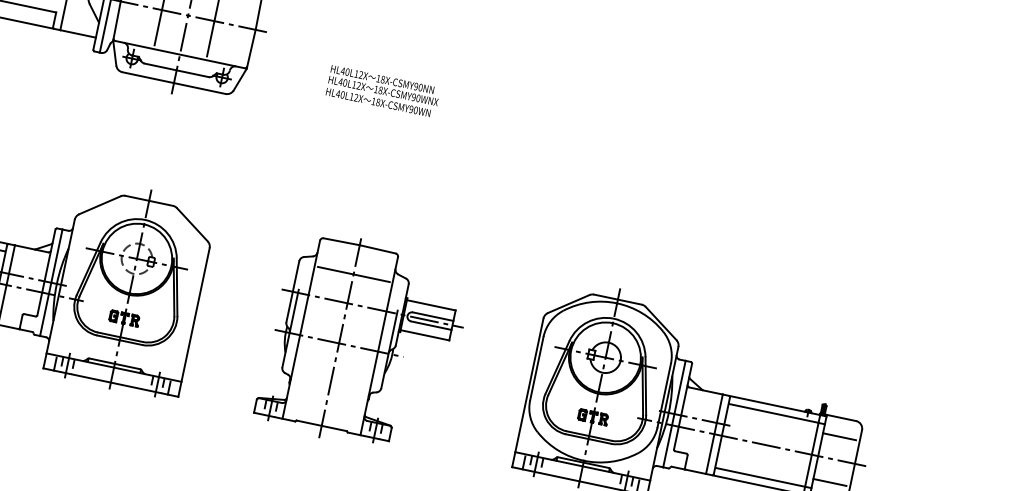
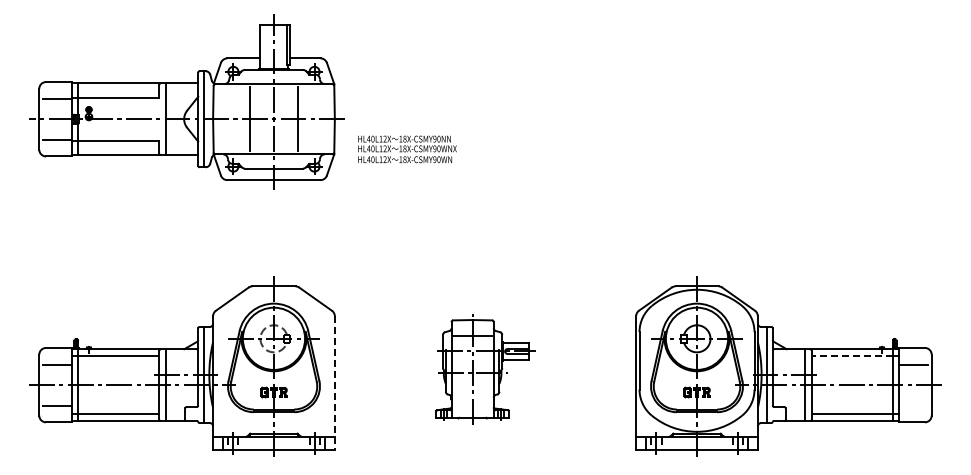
text: (383, 91) -> (407, 149), moved
line: (193, 322) -> (334, 383), solid -> dashed
part: (363, 343) -> (485, 370), size x0.6
line: (773, 413) -> (852, 356), solid -> dashed
line: (830, 482) -> (913, 405), removed

